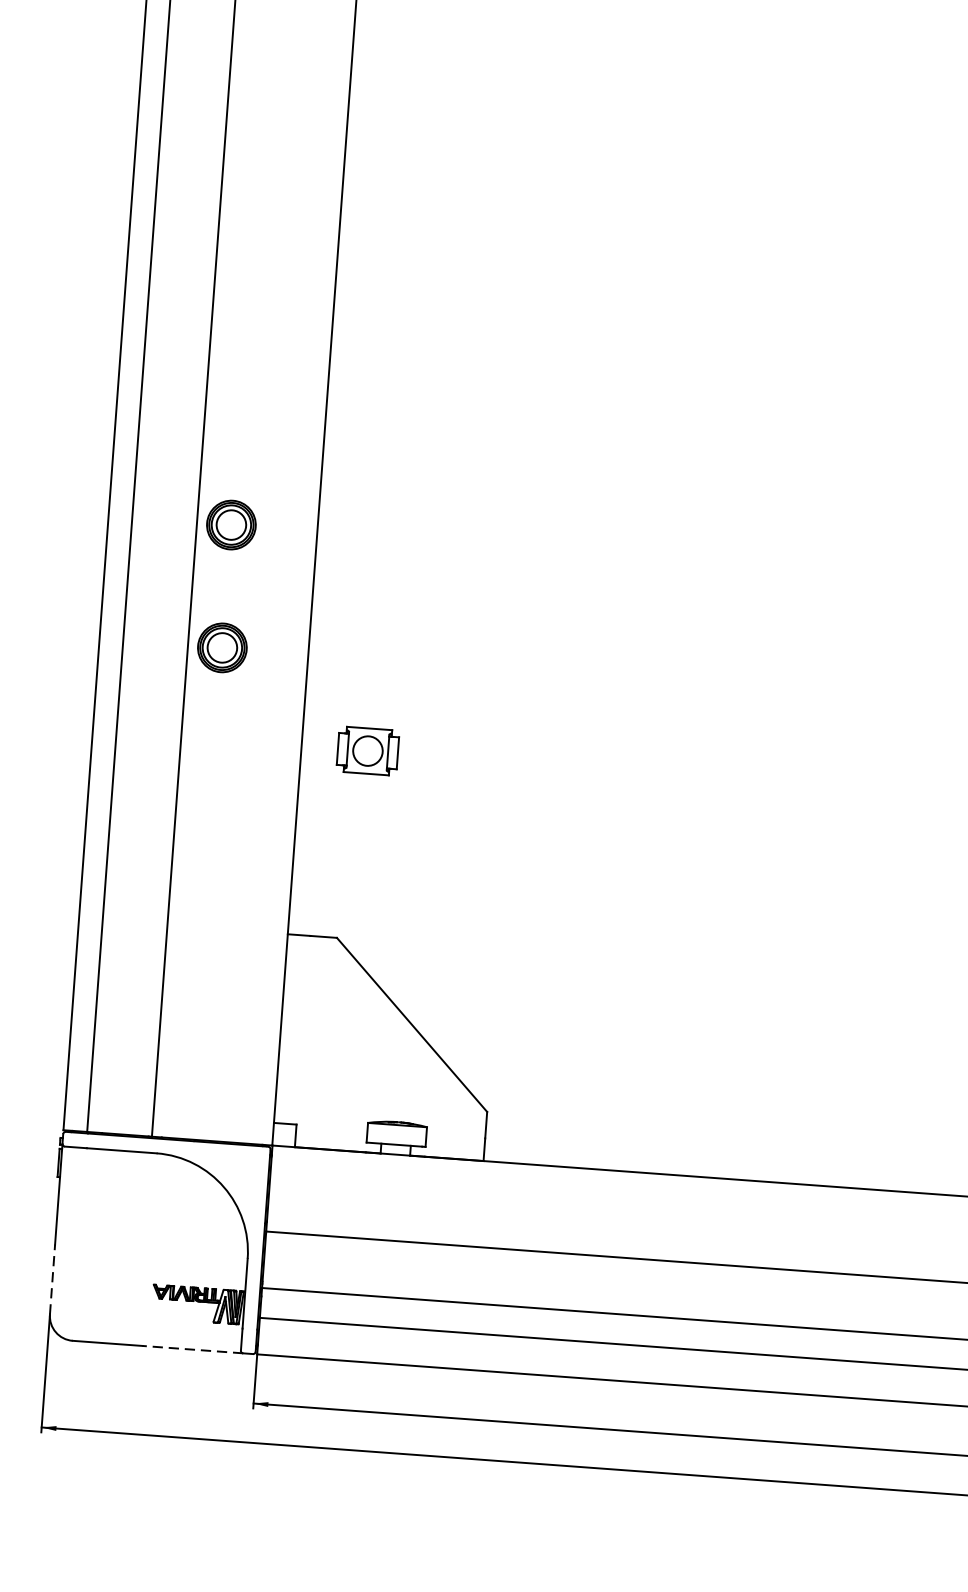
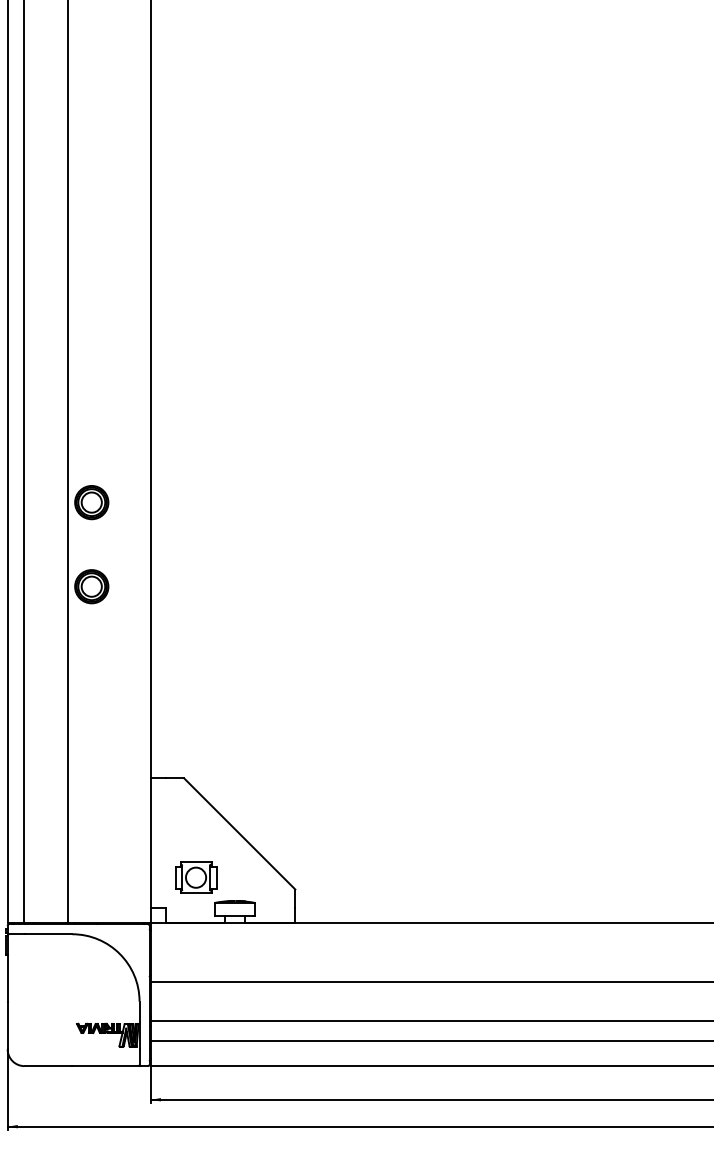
part: (368, 750) -> (196, 877), moved
line: (52, 1279) -> (7, 1025), dashed -> solid
line: (192, 1350) -> (106, 1066), dashed -> solid

